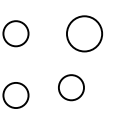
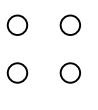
circle: (83, 32) -> (69, 24), size x0.71
circle: (70, 87) -> (69, 72), moved

